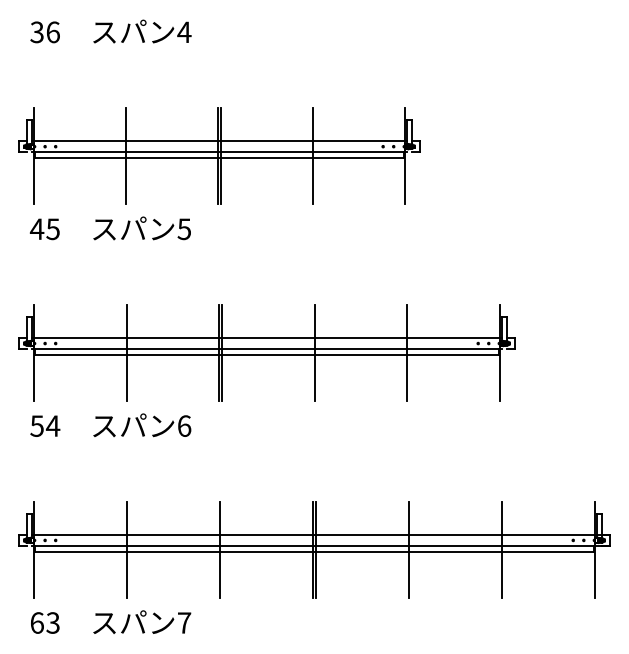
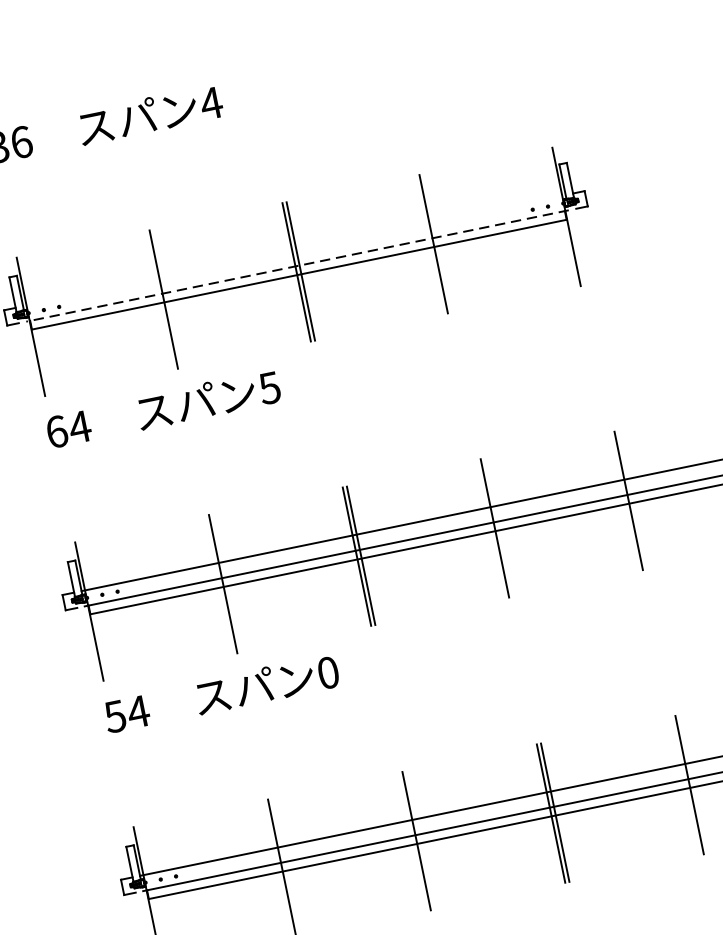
line: (219, 141) -> (294, 250), removed
line: (219, 151) -> (297, 265), solid -> dashed
text: (44, 229) -> (67, 430), 45 -> 64
text: (184, 425) -> (328, 671), 6 -> 0

